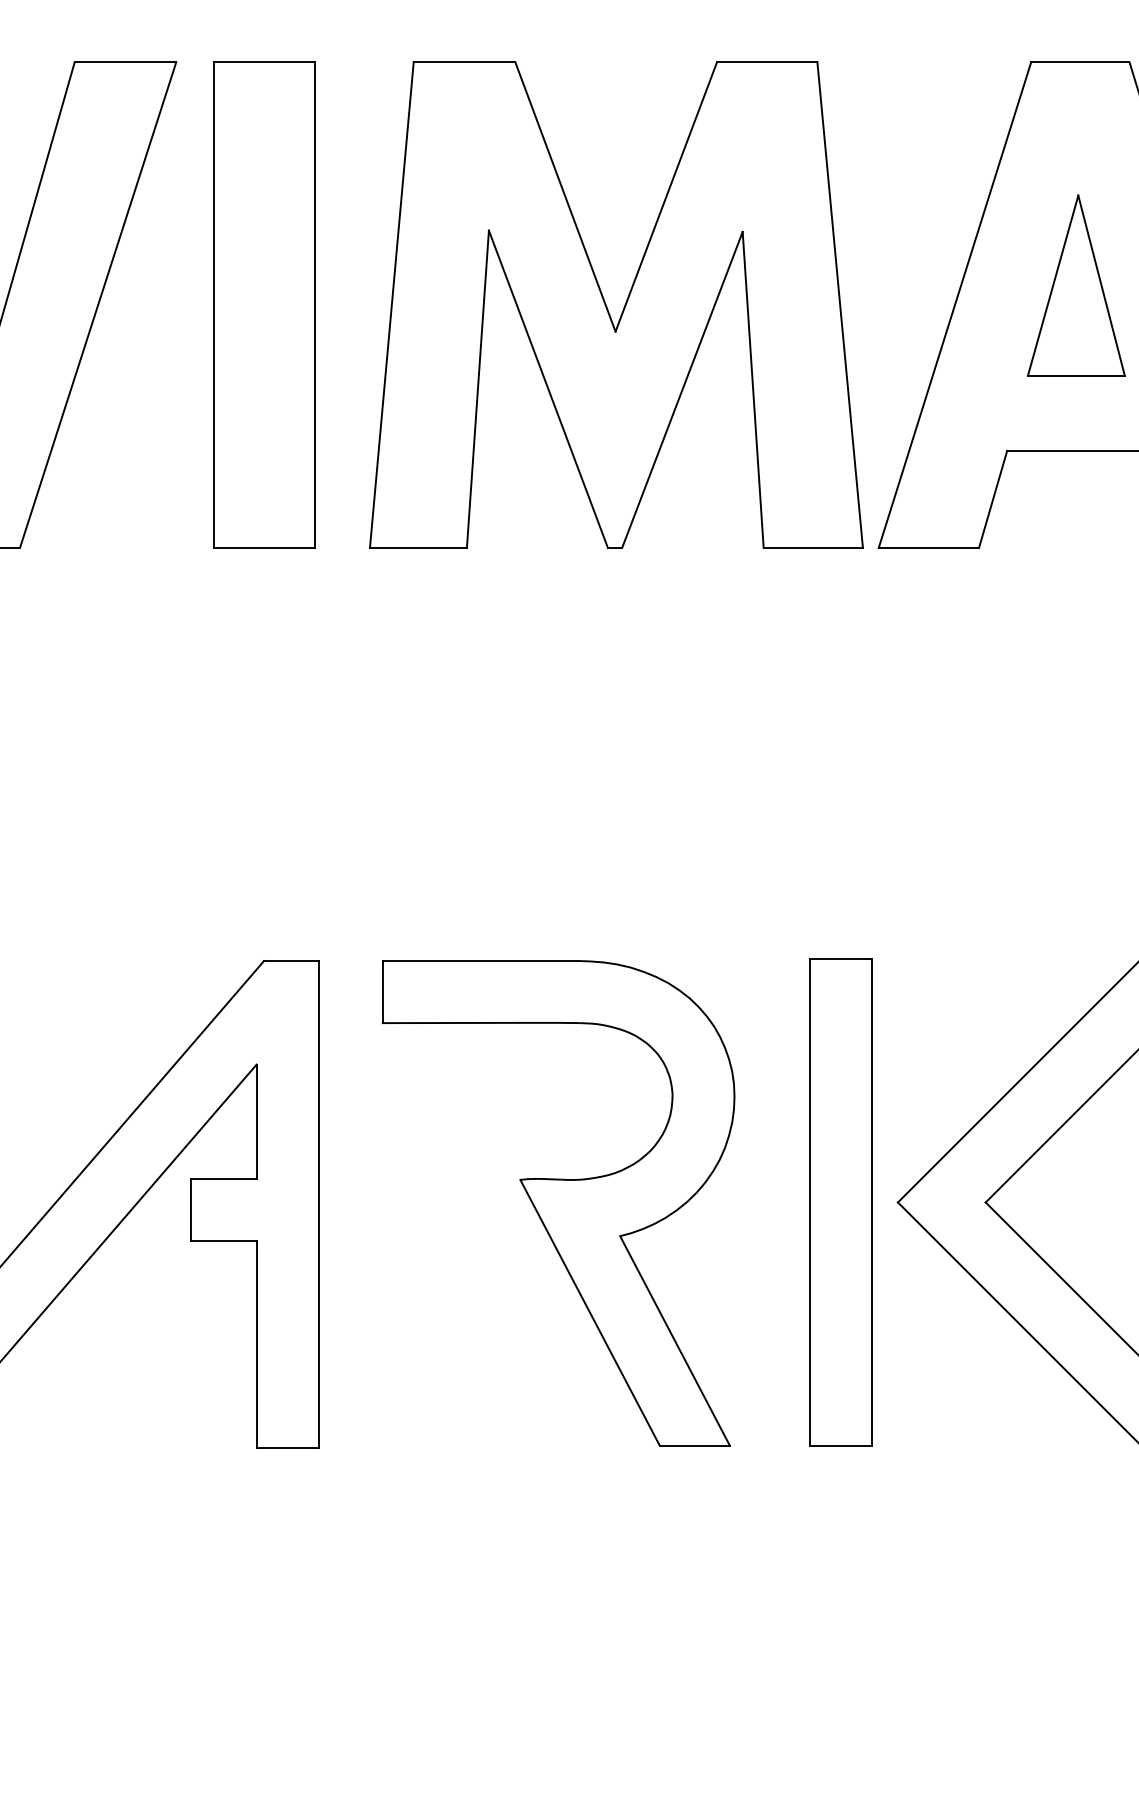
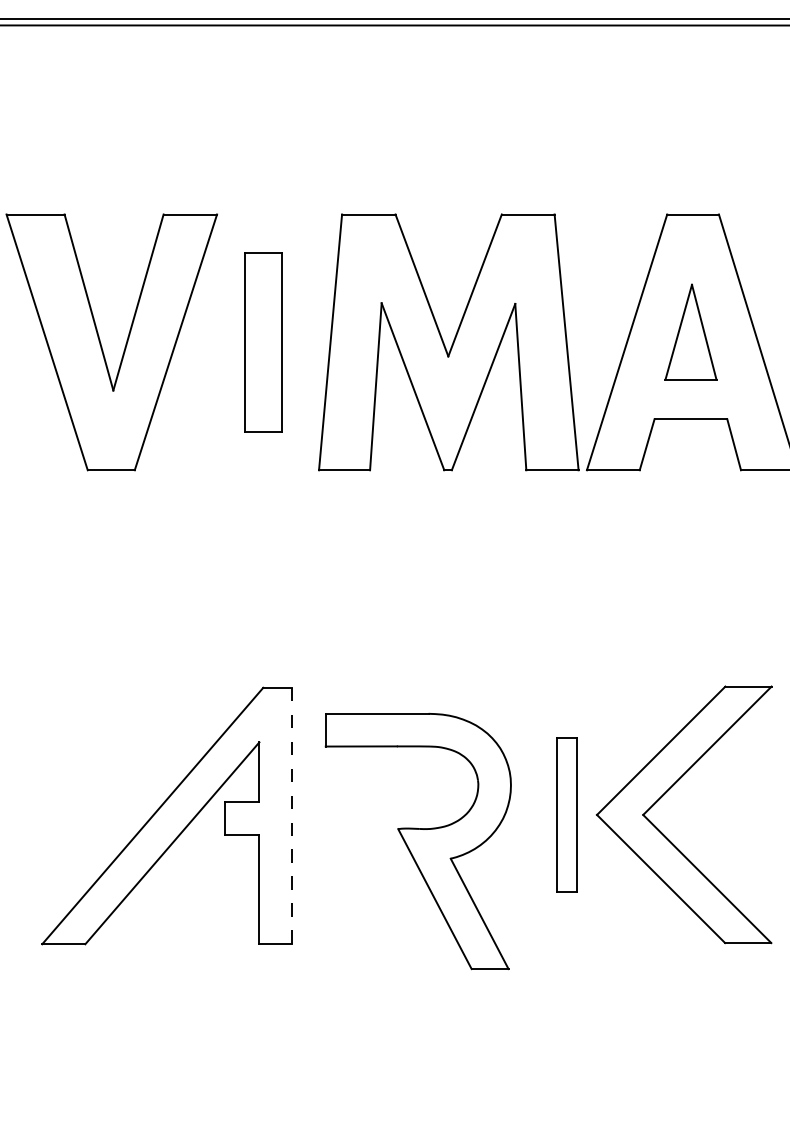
part: (264, 305) -> (263, 342), size x0.7
part: (839, 1201) -> (566, 814), size x0.6
part: (556, 1203) -> (417, 841), moved
line: (319, 1205) -> (292, 816), solid -> dashed

